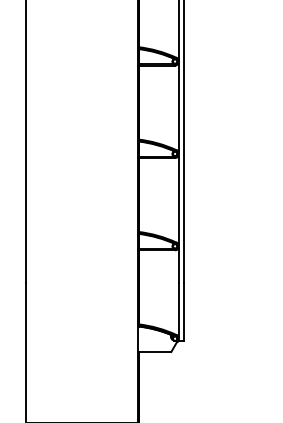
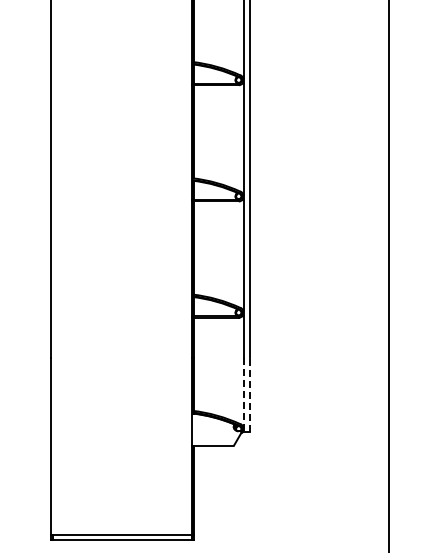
line: (178, 311) -> (243, 394), solid -> dashed
line: (183, 311) -> (249, 394), solid -> dashed

